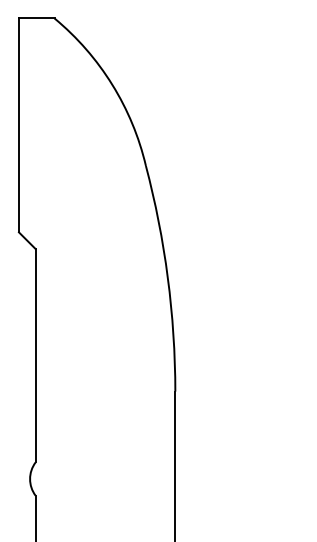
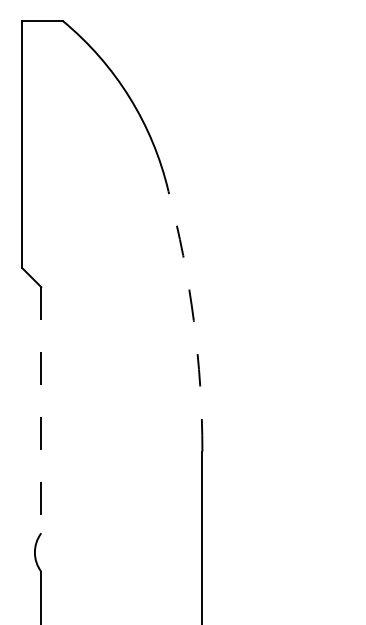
arc: (167, 277) -> (193, 320), solid -> dashed
line: (35, 355) -> (41, 410), solid -> dashed

